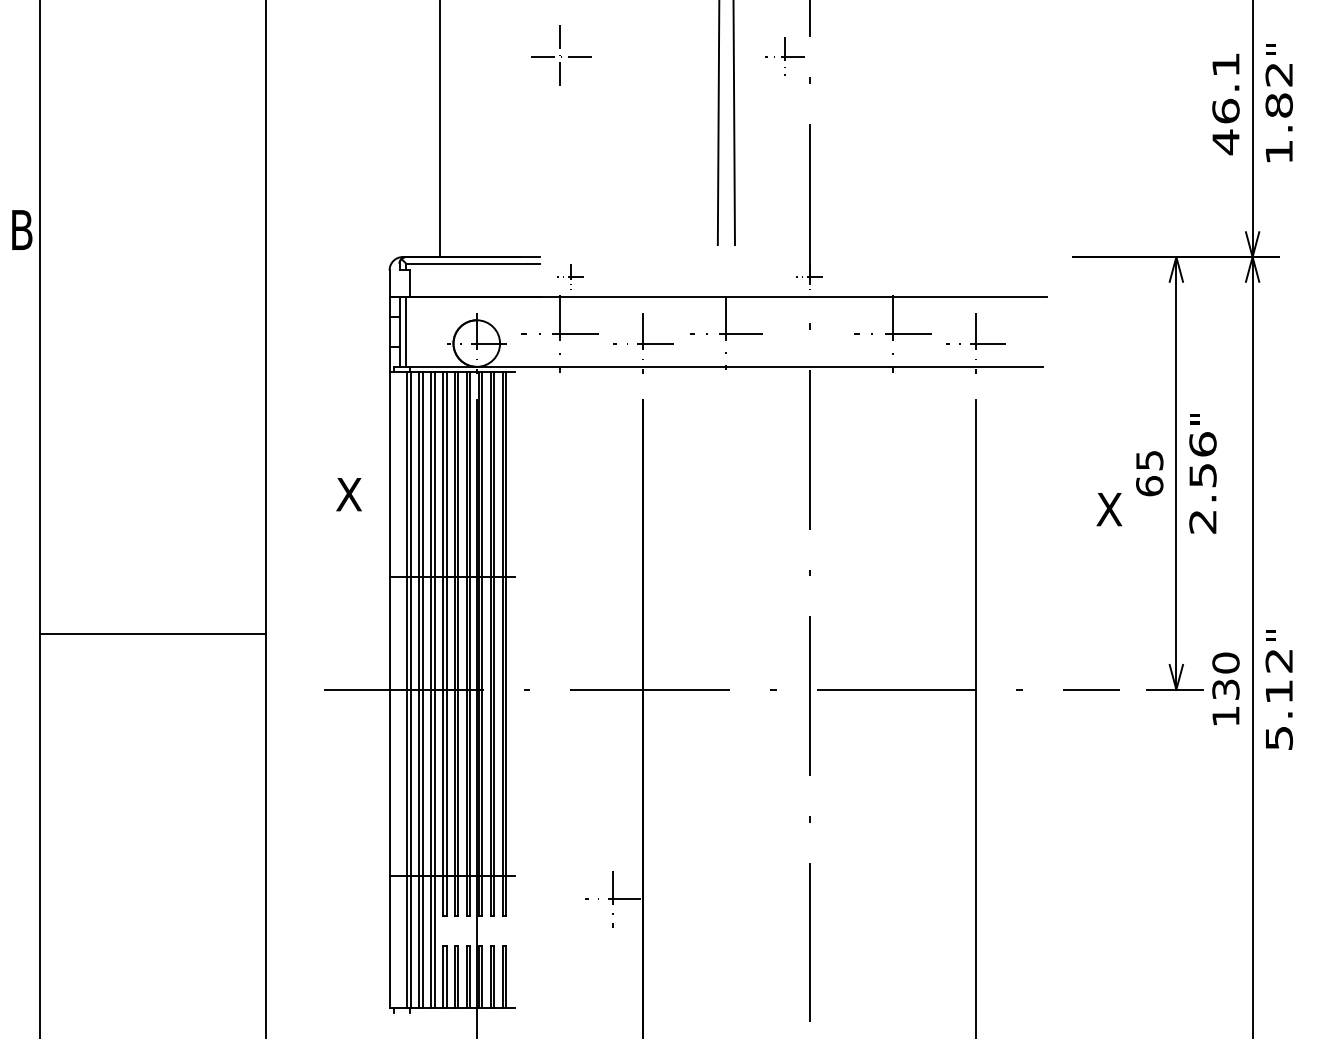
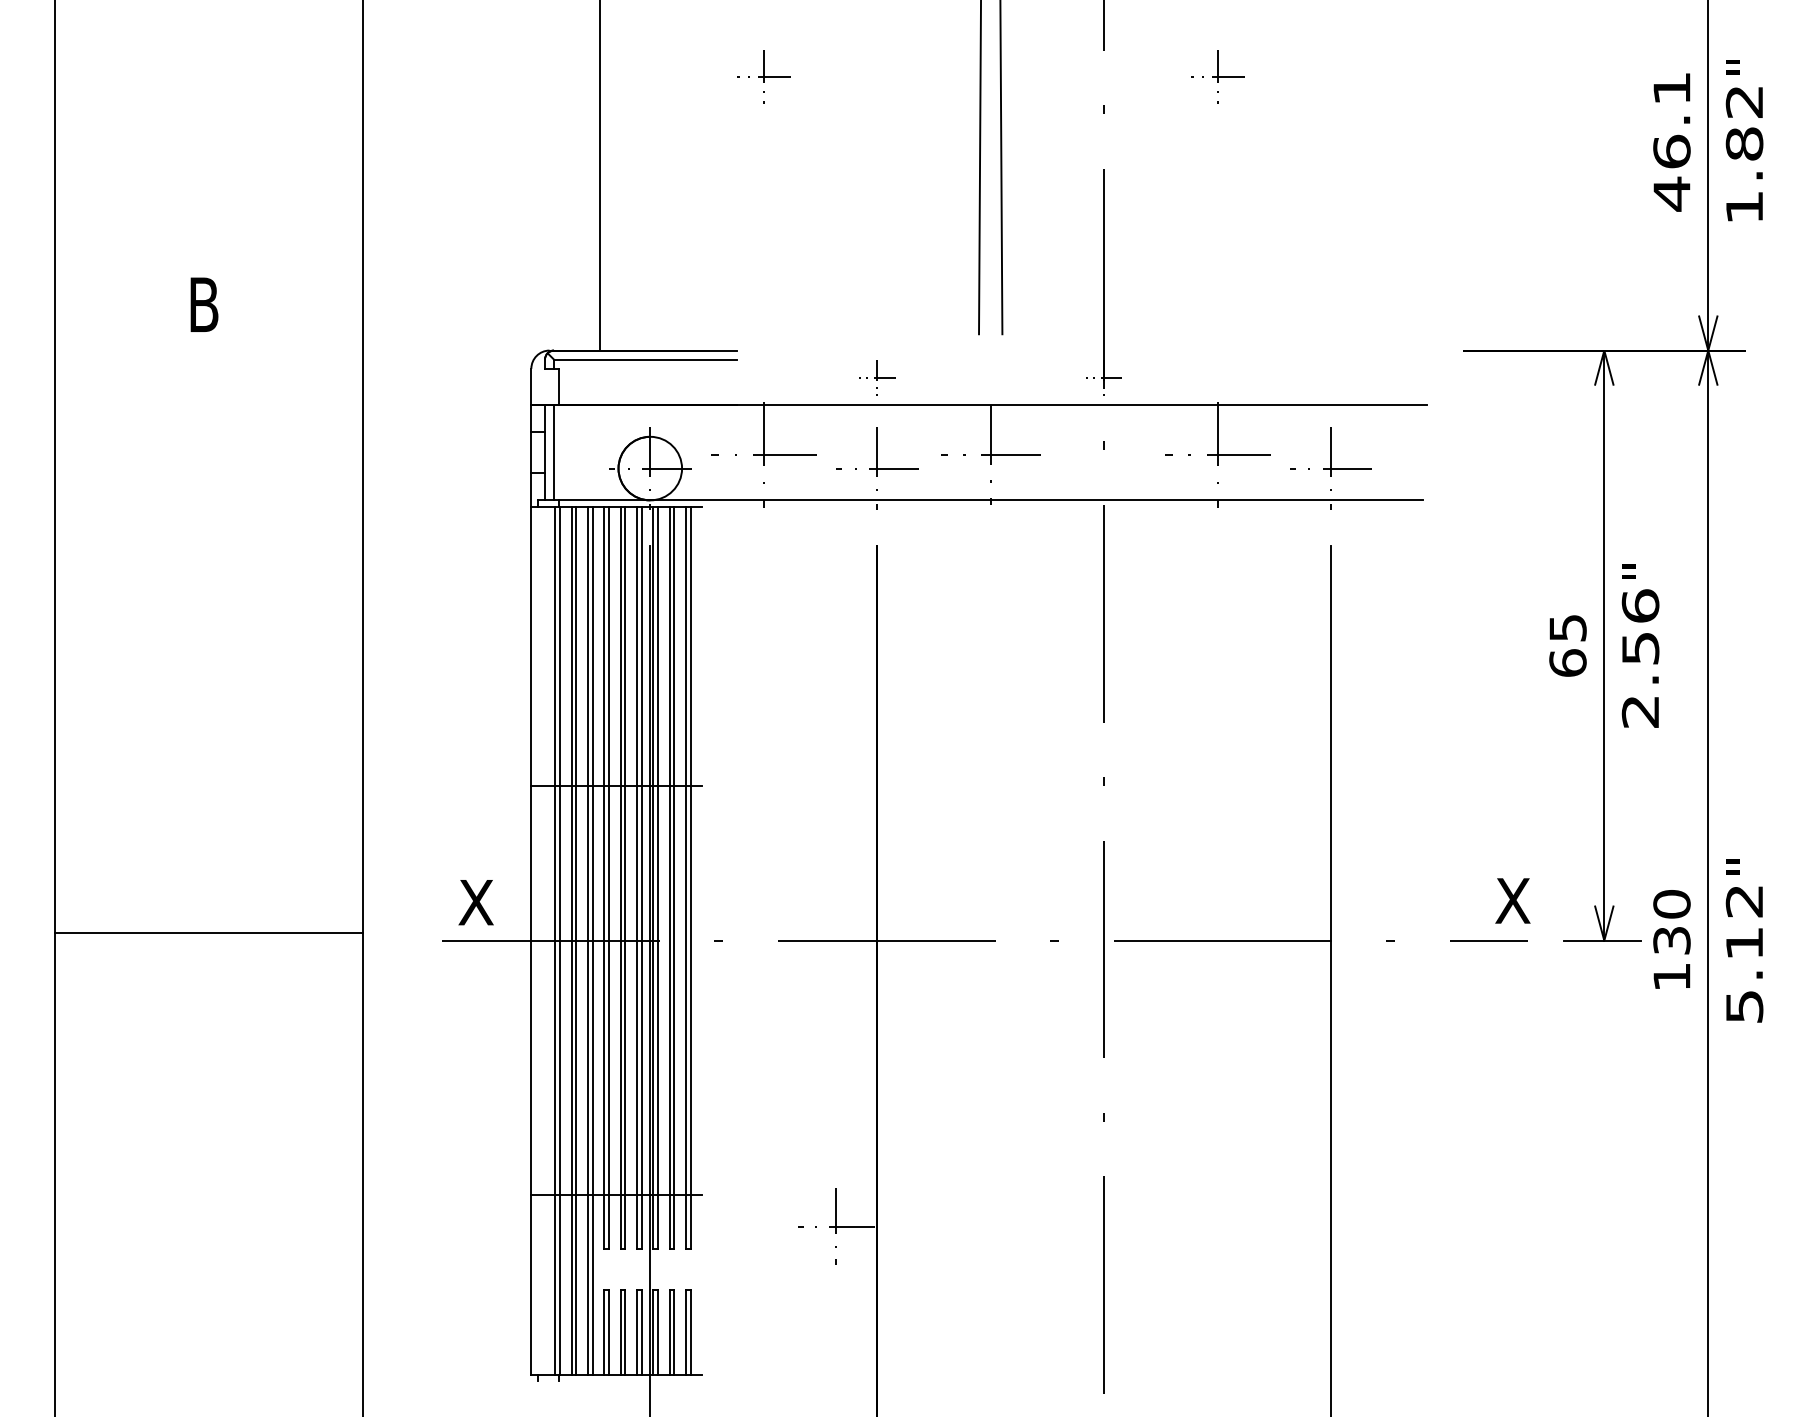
part: (559, 56) -> (763, 76), size x0.62
part: (784, 56) -> (1217, 76), moved
text: (22, 229) -> (204, 304), moved
part: (570, 276) -> (877, 377), moved
text: (348, 494) -> (475, 902), moved
text: (1109, 509) -> (1512, 900), moved
line: (152, 633) -> (208, 933), moved

